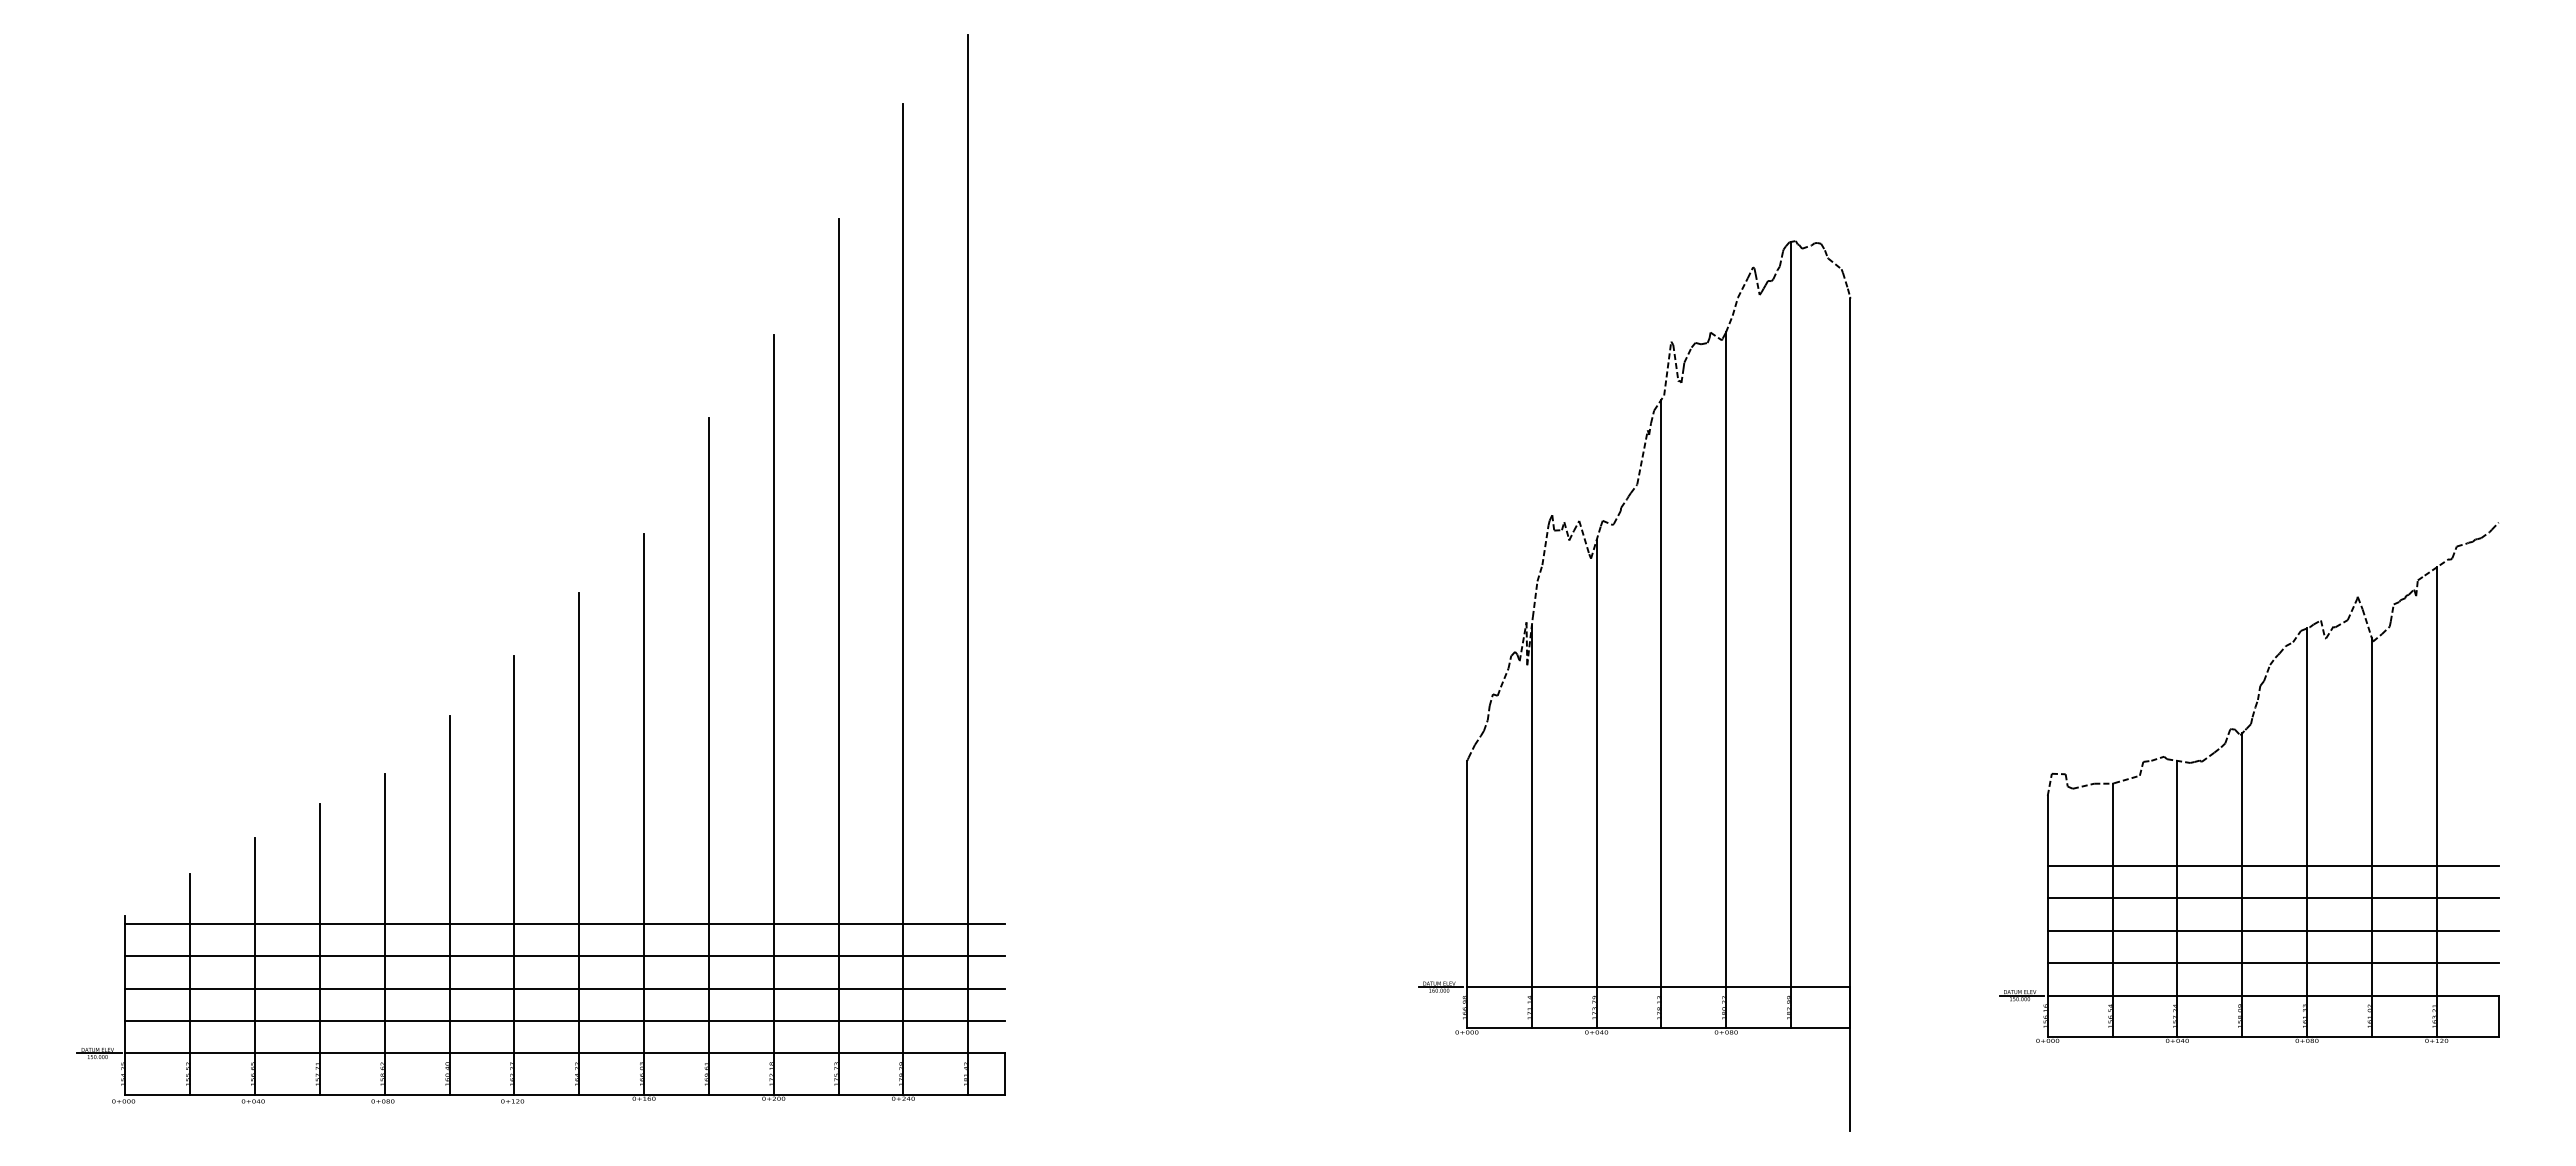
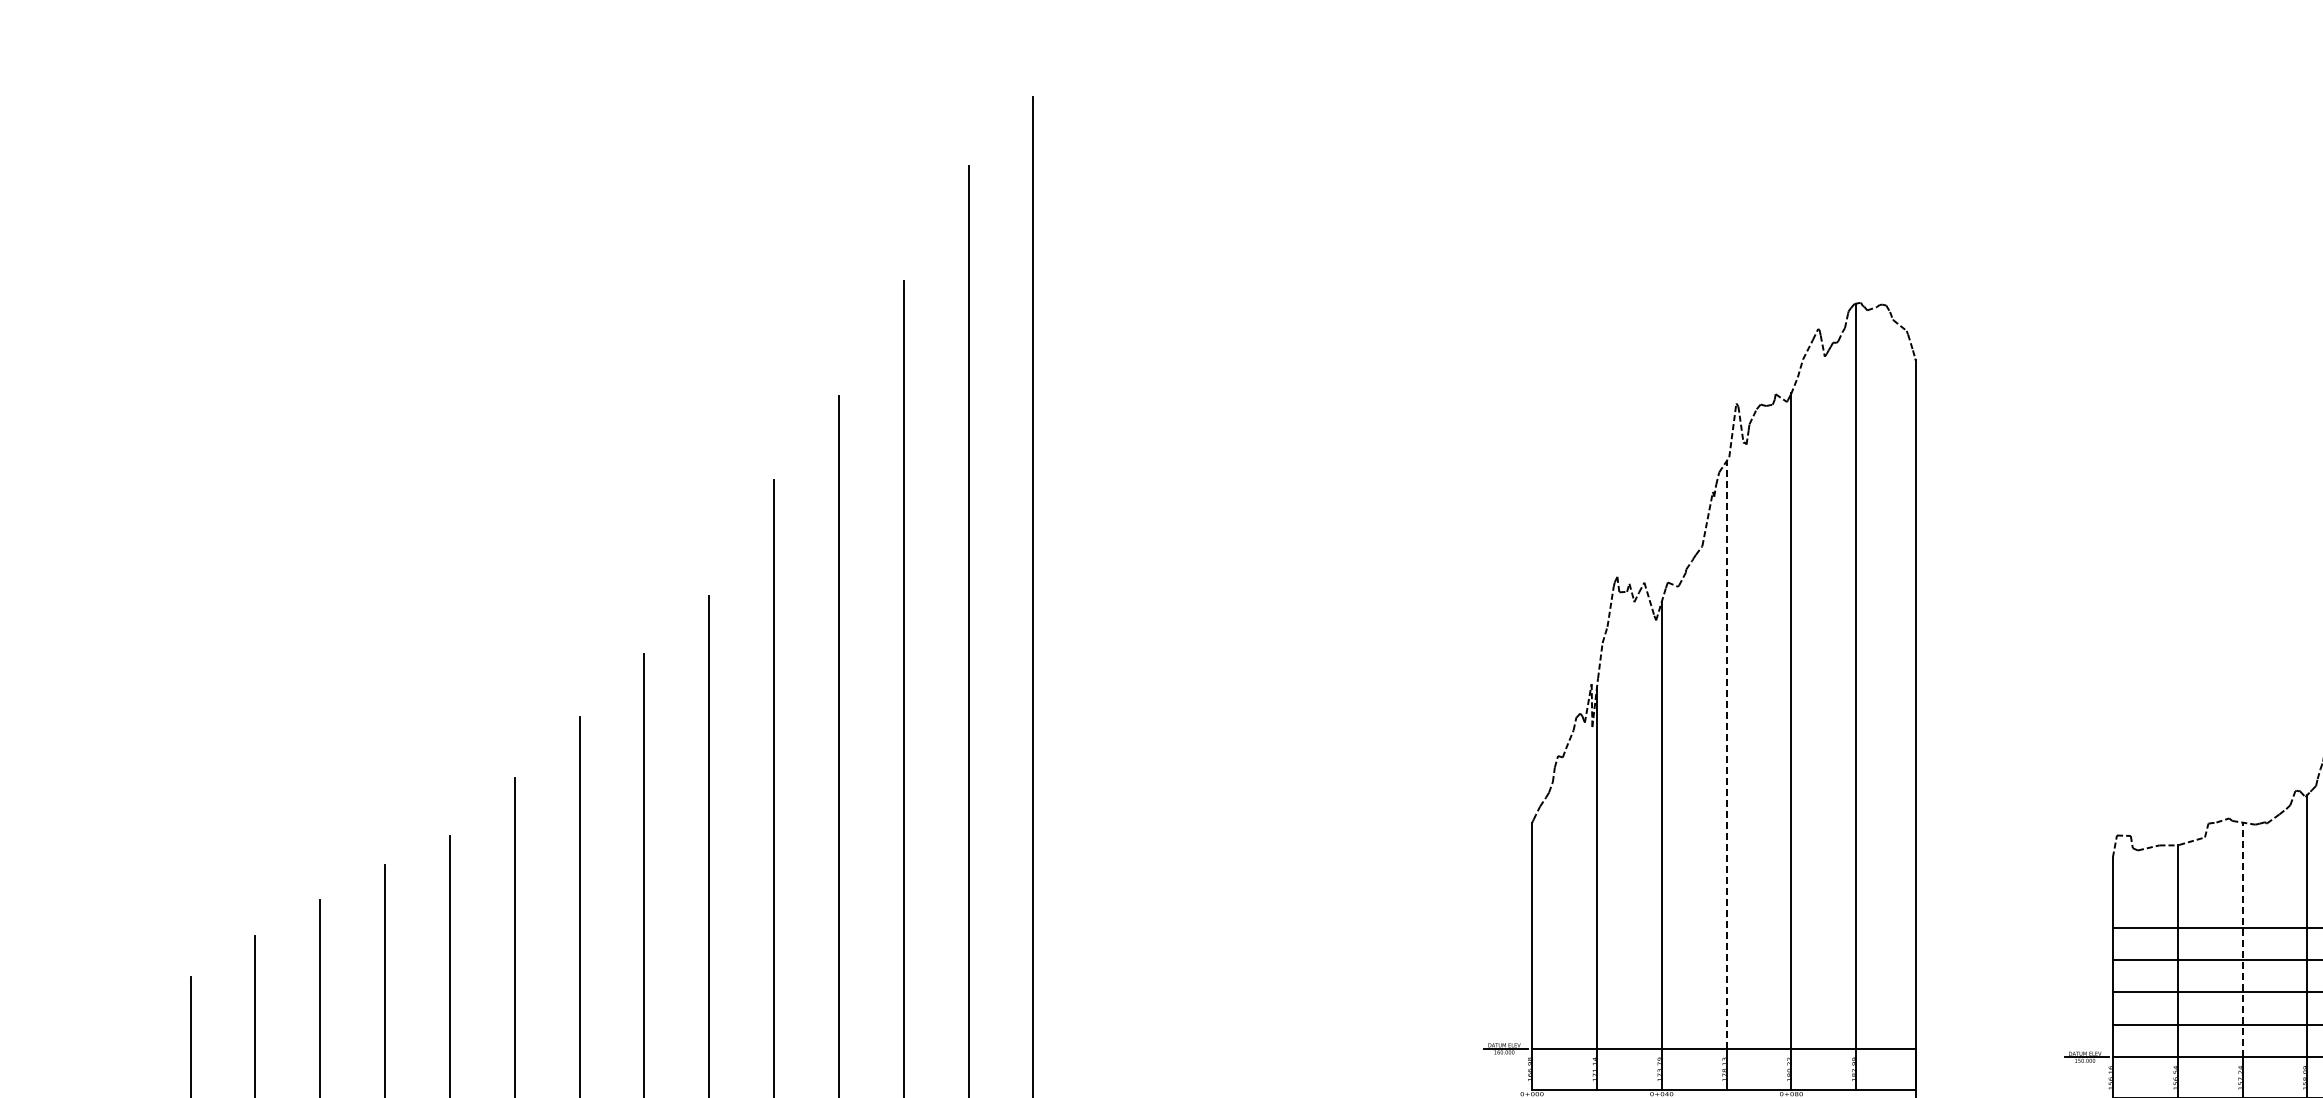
line: (1661, 693) -> (1726, 755), solid -> dashed
line: (2177, 877) -> (2242, 939), solid -> dashed
line: (564, 923) -> (629, 985), removed
line: (564, 956) -> (629, 1018), removed
line: (564, 988) -> (629, 1050), removed
line: (564, 1021) -> (629, 1083), removed

